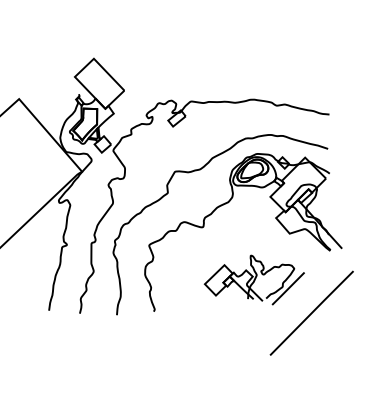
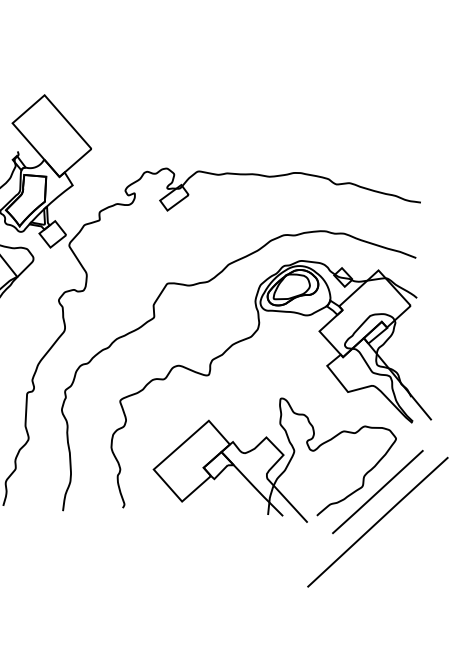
part: (254, 279) -> (287, 463), size x1.67

